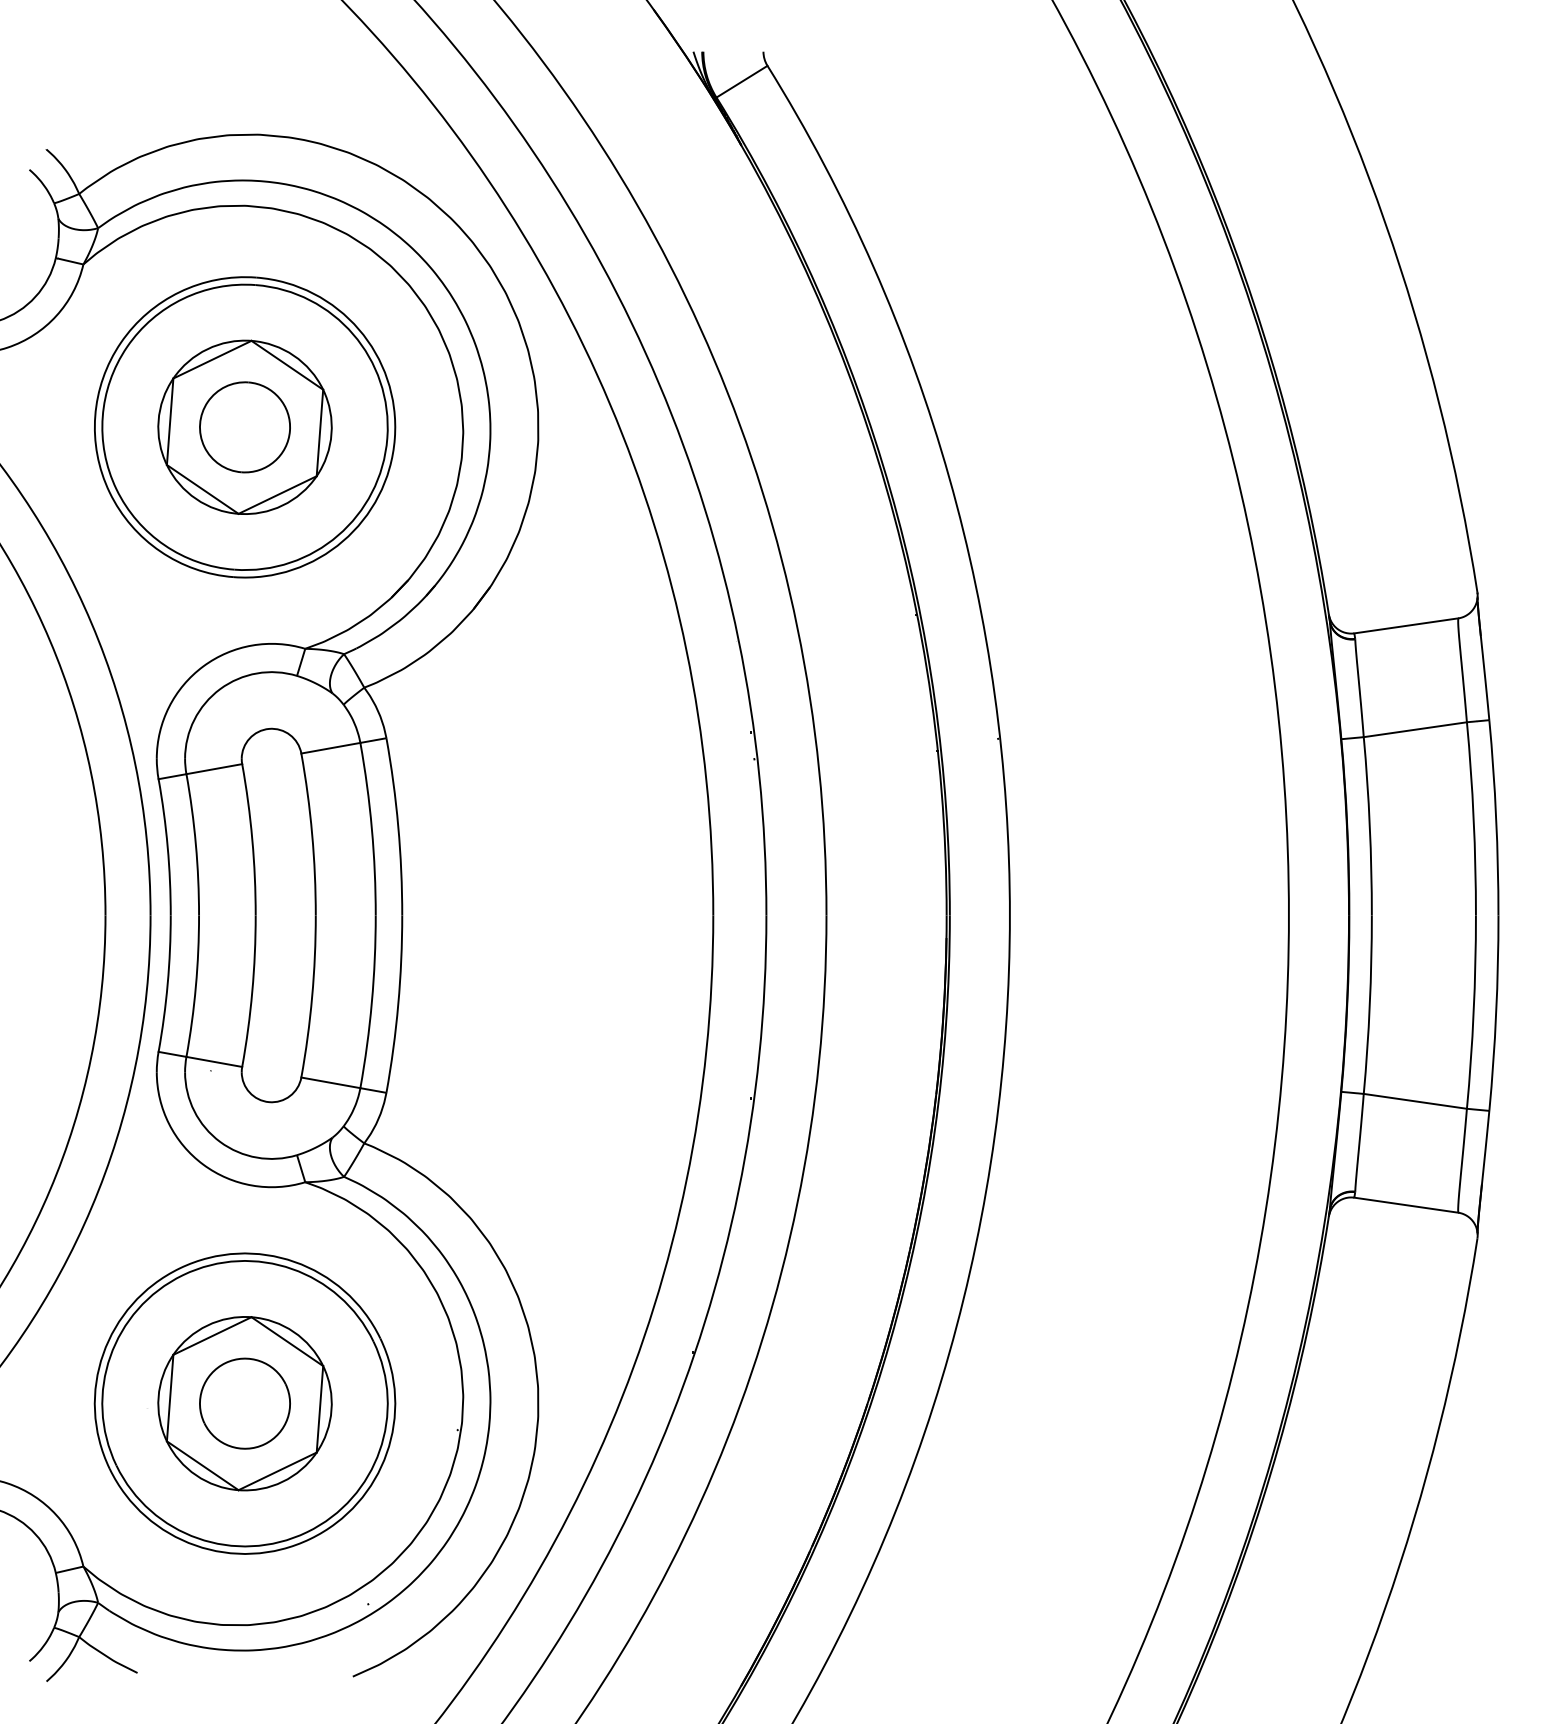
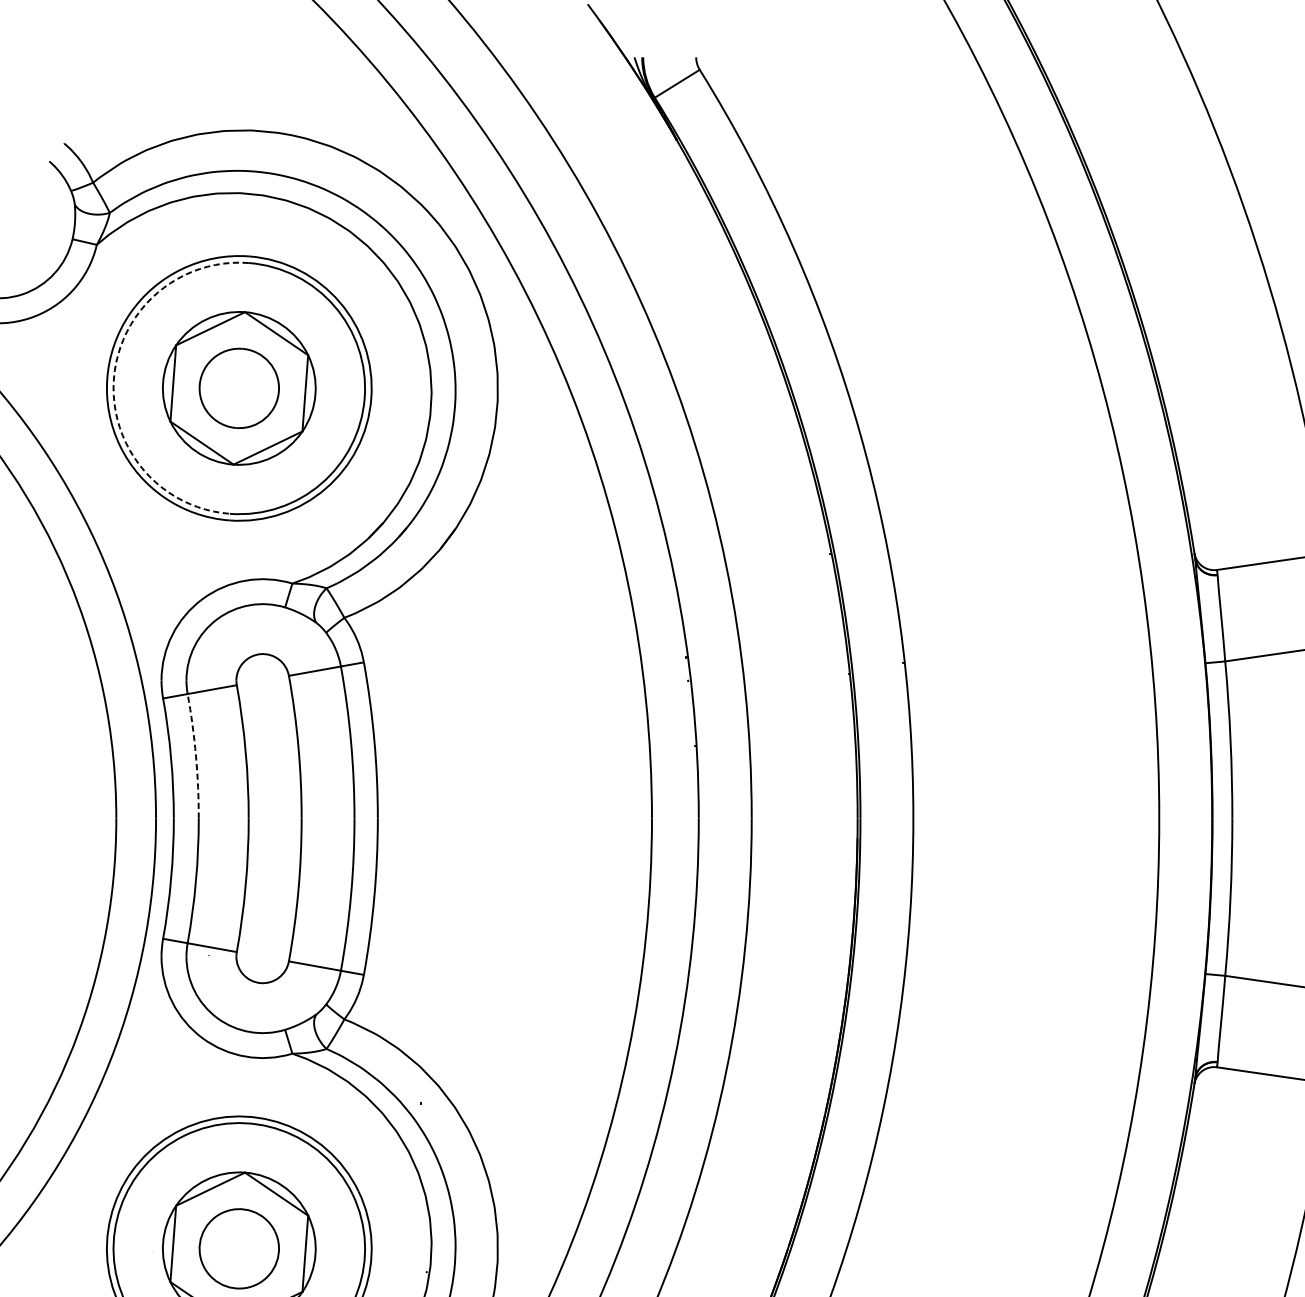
arc: (102, 416) -> (113, 378), solid -> dashed
arc: (195, 844) -> (195, 756), solid -> dashed

